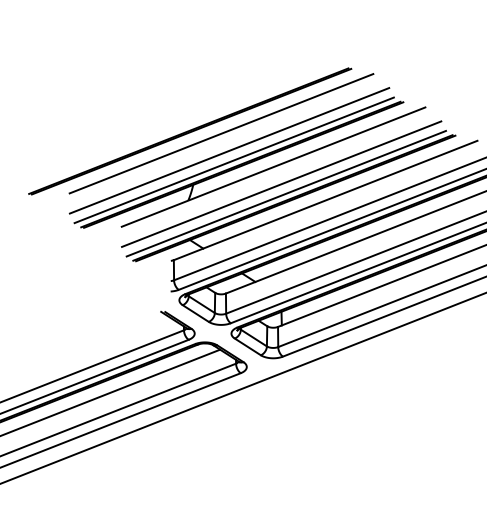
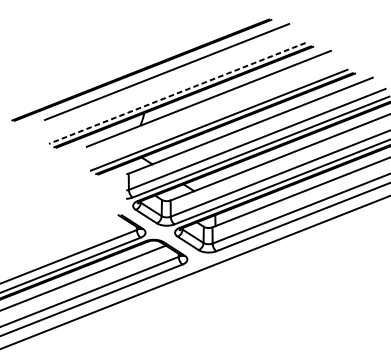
line: (229, 150) -> (173, 85), removed
line: (234, 160) -> (177, 93), solid -> dashed
line: (281, 183) -> (215, 112), removed

